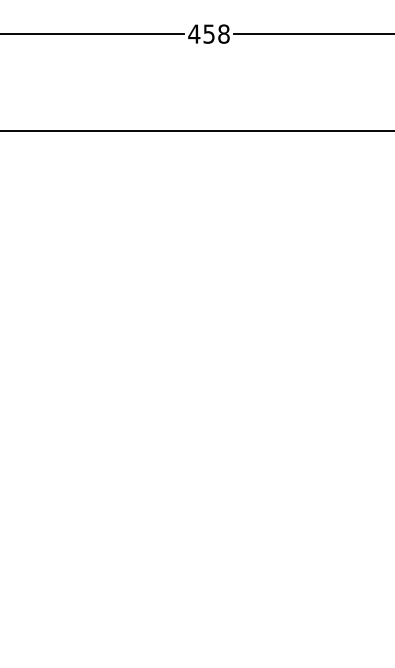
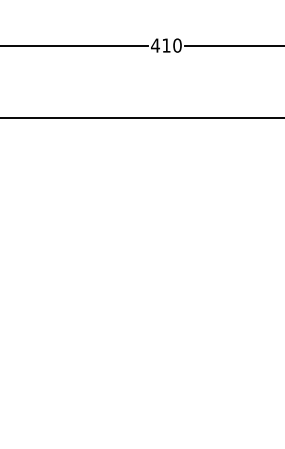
text: (216, 33) -> (171, 45), 458 -> 410

